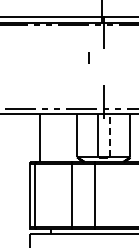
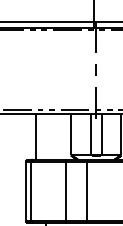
line: (88, 57) -> (95, 69), moved
line: (109, 135) -> (101, 134), dashed -> solid

